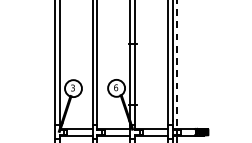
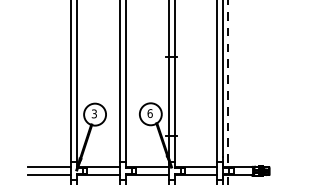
line: (38, 128) -> (49, 166), added
line: (38, 135) -> (49, 175), added

